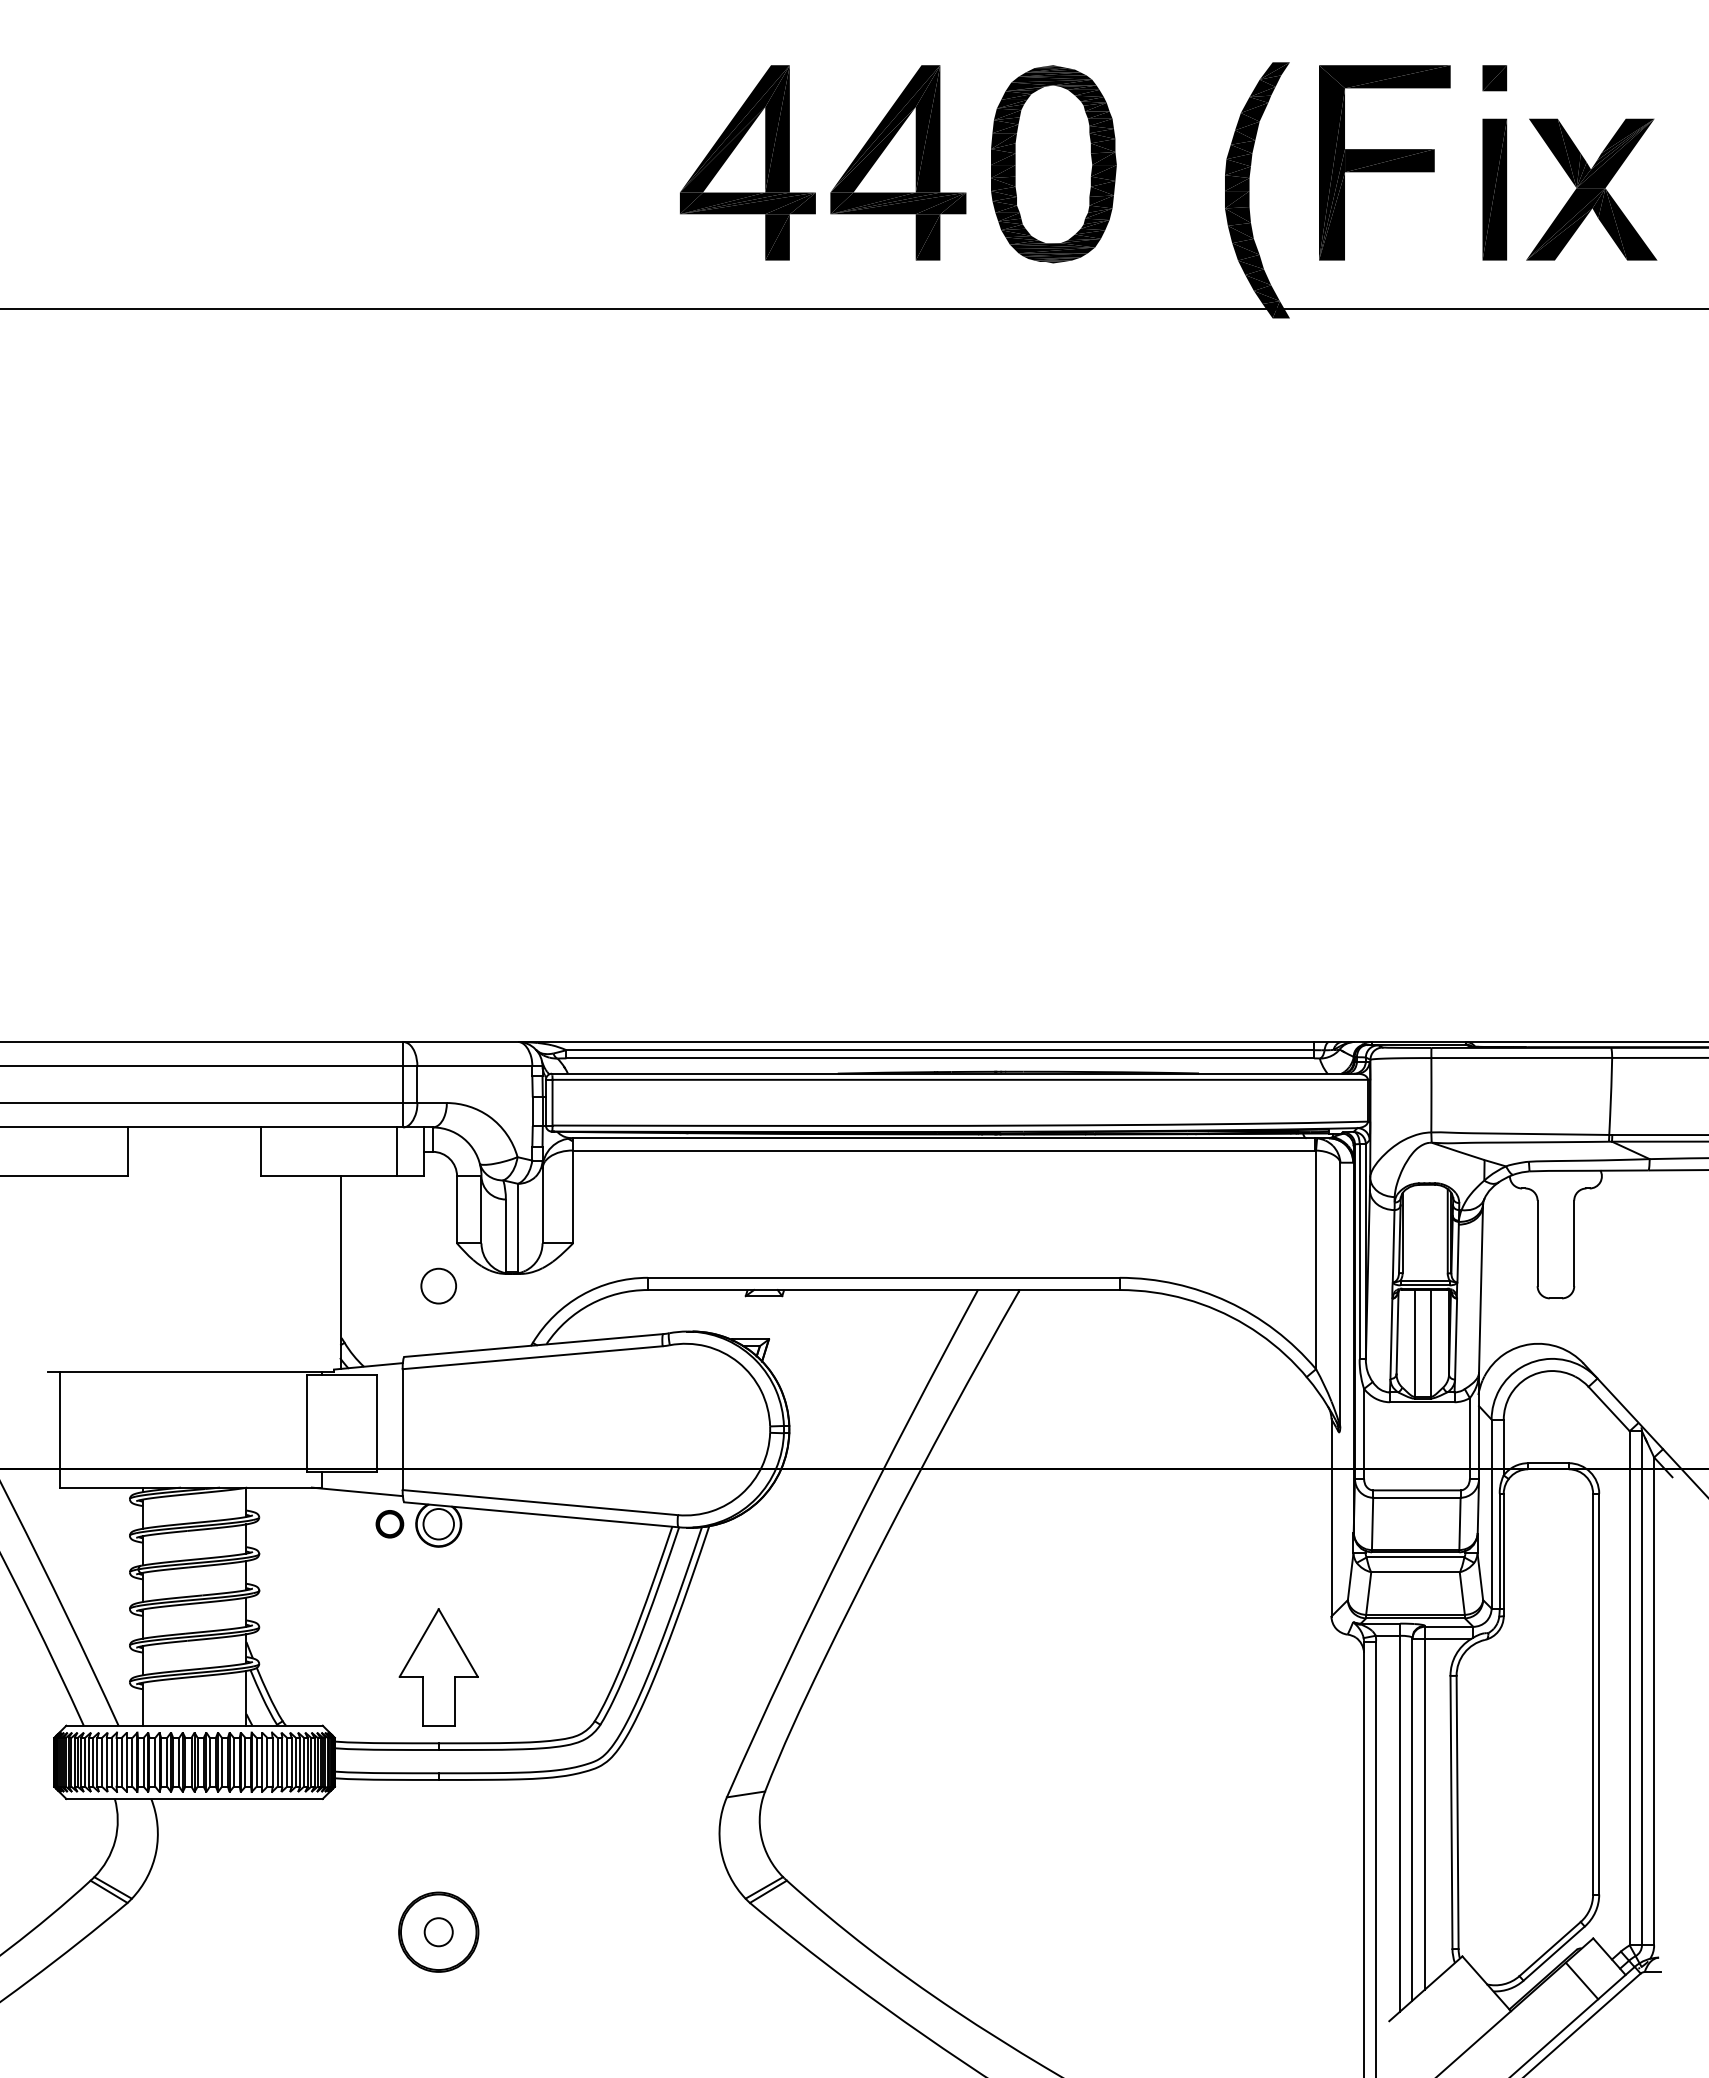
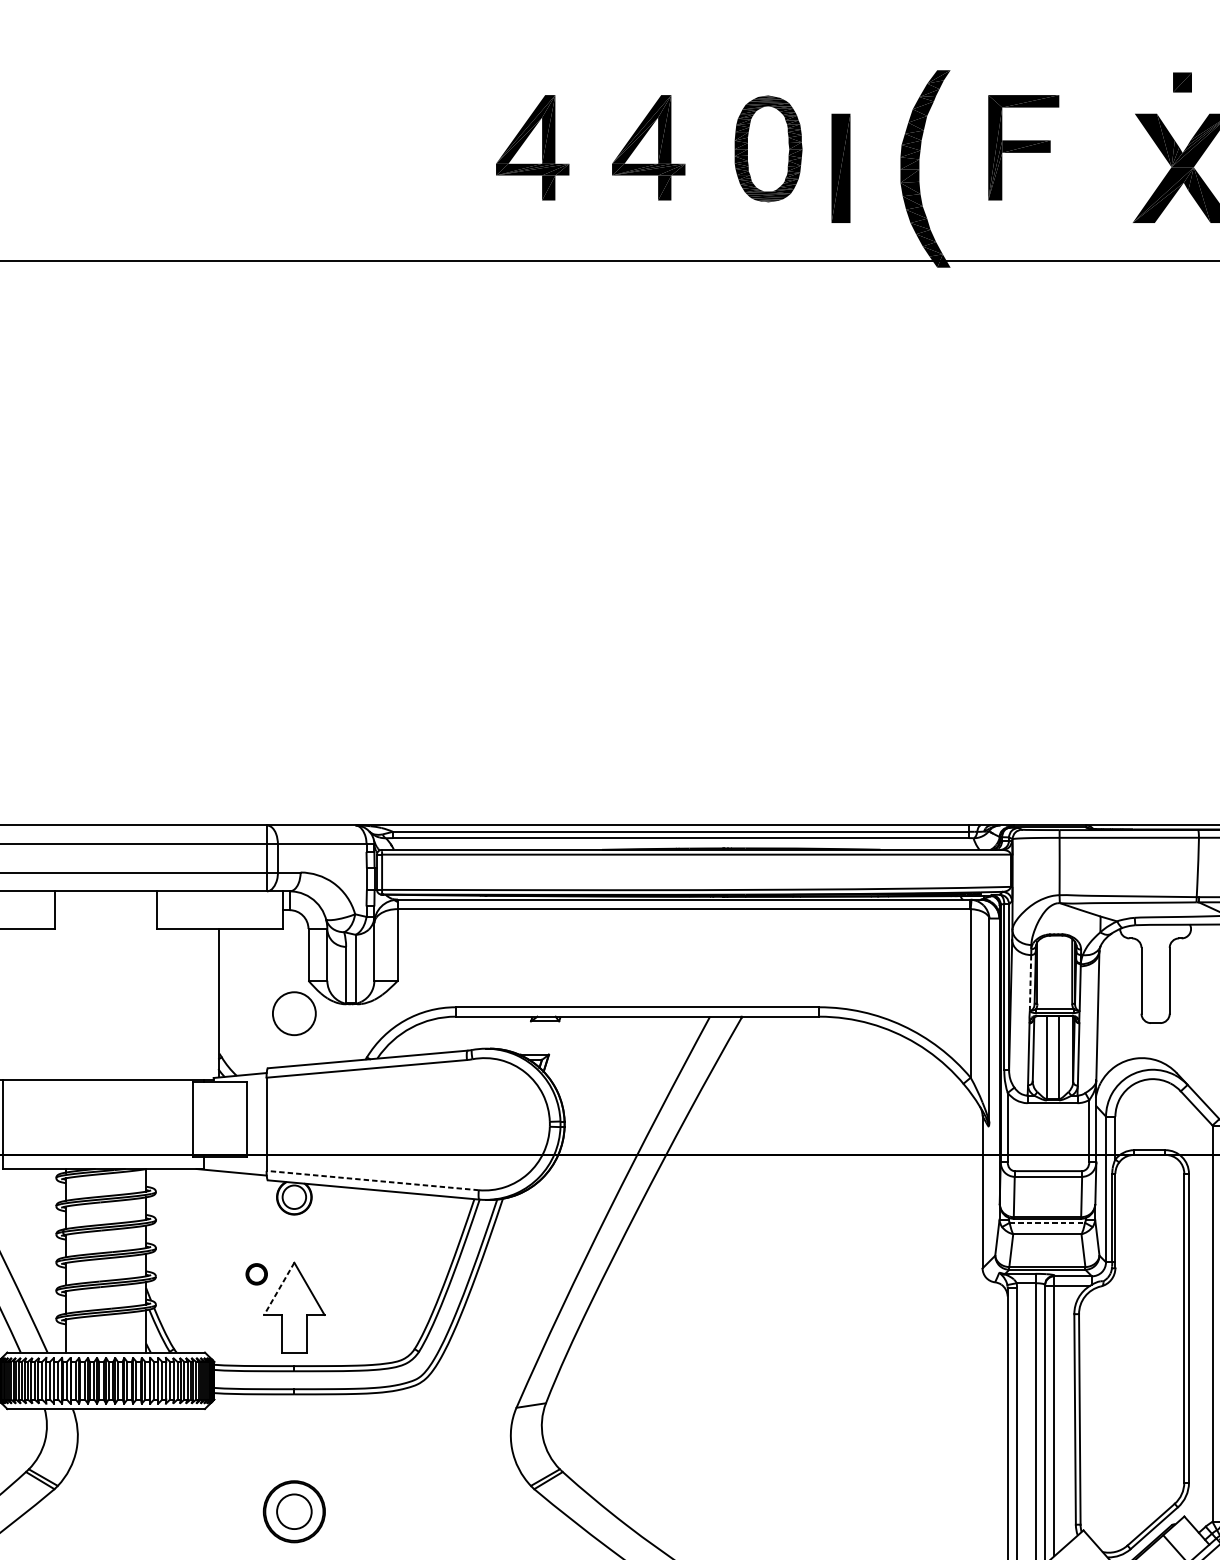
part: (1494, 78) -> (1182, 82), moved
part: (747, 162) -> (532, 147), size x0.7
part: (898, 162) -> (648, 147), size x0.7
part: (1384, 162) -> (1023, 147), size x0.7
part: (1053, 164) -> (768, 149), size x0.7
part: (1494, 189) -> (840, 168), moved
line: (396, 1151) -> (261, 909), removed
line: (1393, 1246) -> (1030, 983), solid -> dashed
circle: (438, 1285) -> (294, 1013), size x1.6
line: (539, 1502) -> (372, 1180), solid -> dashed
part: (389, 1524) -> (256, 1274), moved
line: (1415, 1557) -> (1047, 1222), solid -> dashed
line: (418, 1643) -> (278, 1289), solid -> dashed
circle: (438, 1932) -> (294, 1511), size x1.6

